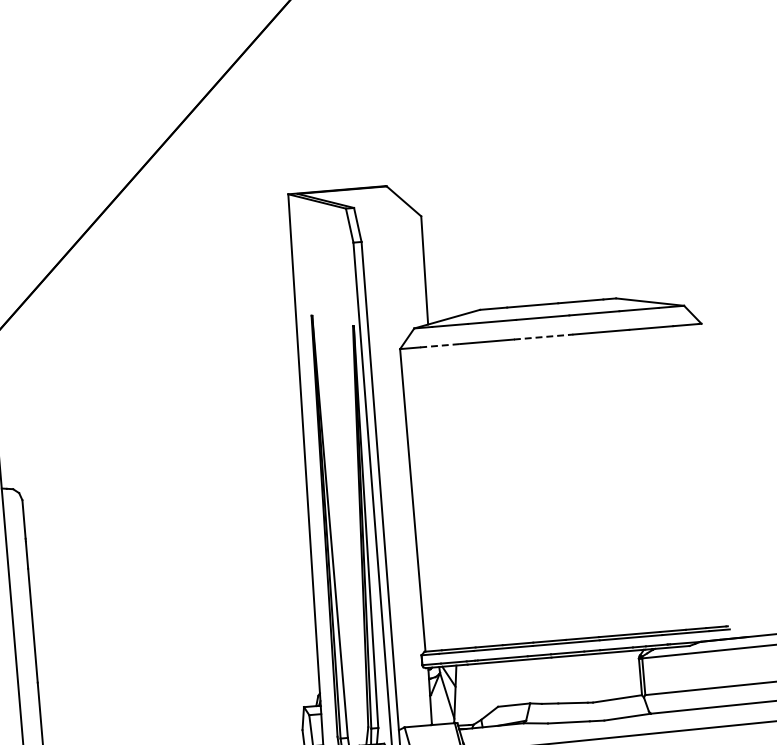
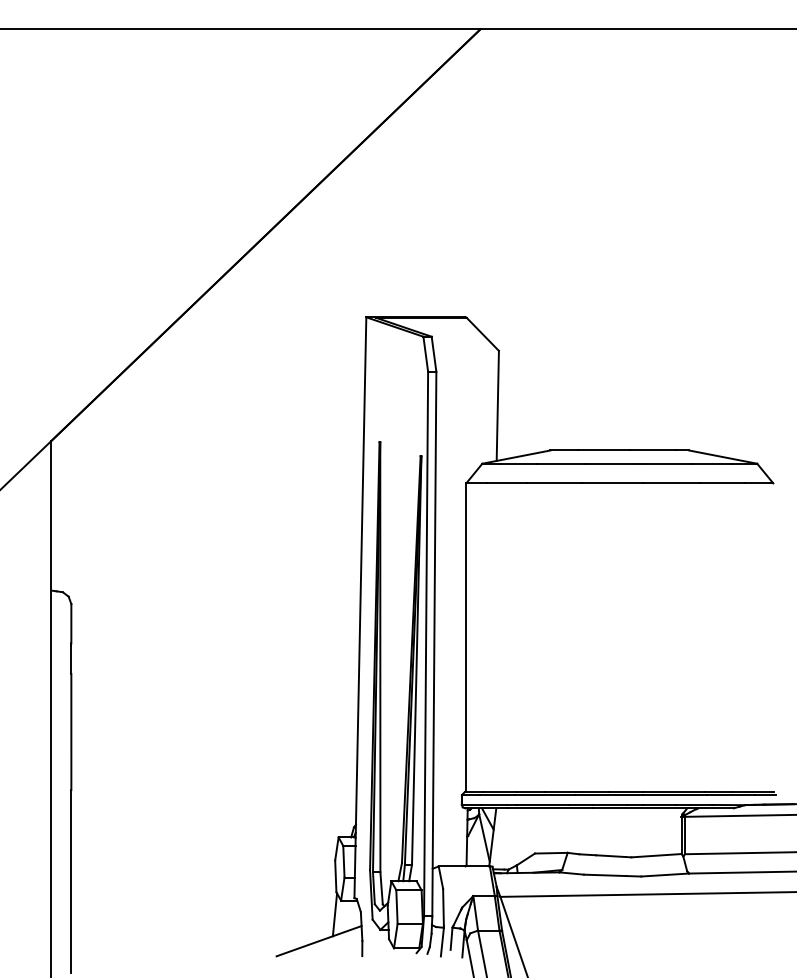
line: (543, 337) -> (612, 483), dashed -> solid
line: (440, 345) -> (507, 483), dashed -> solid

